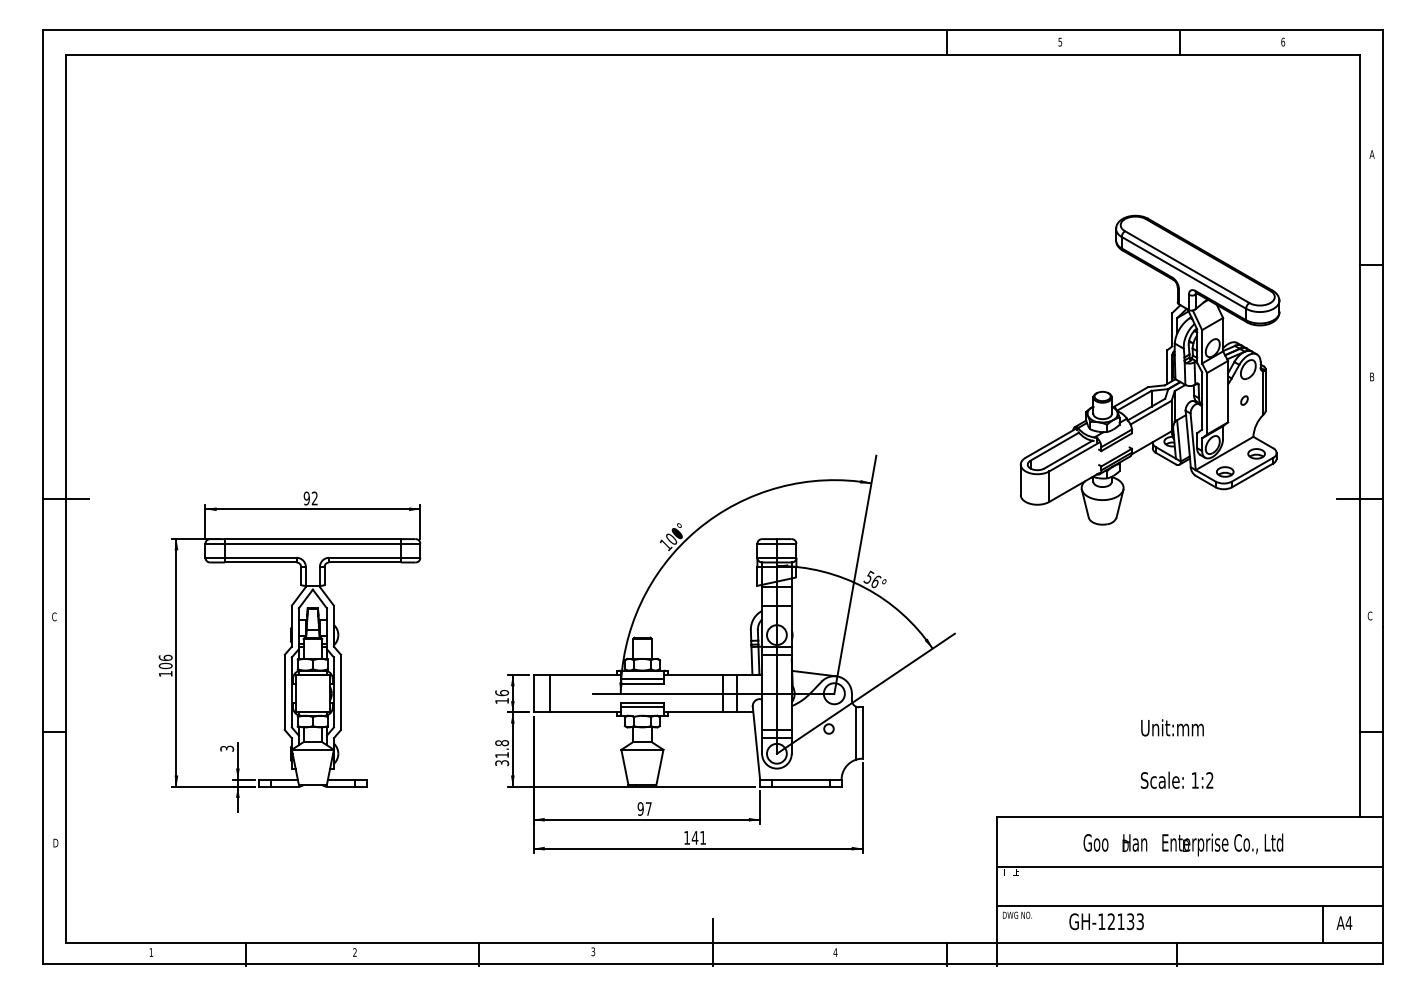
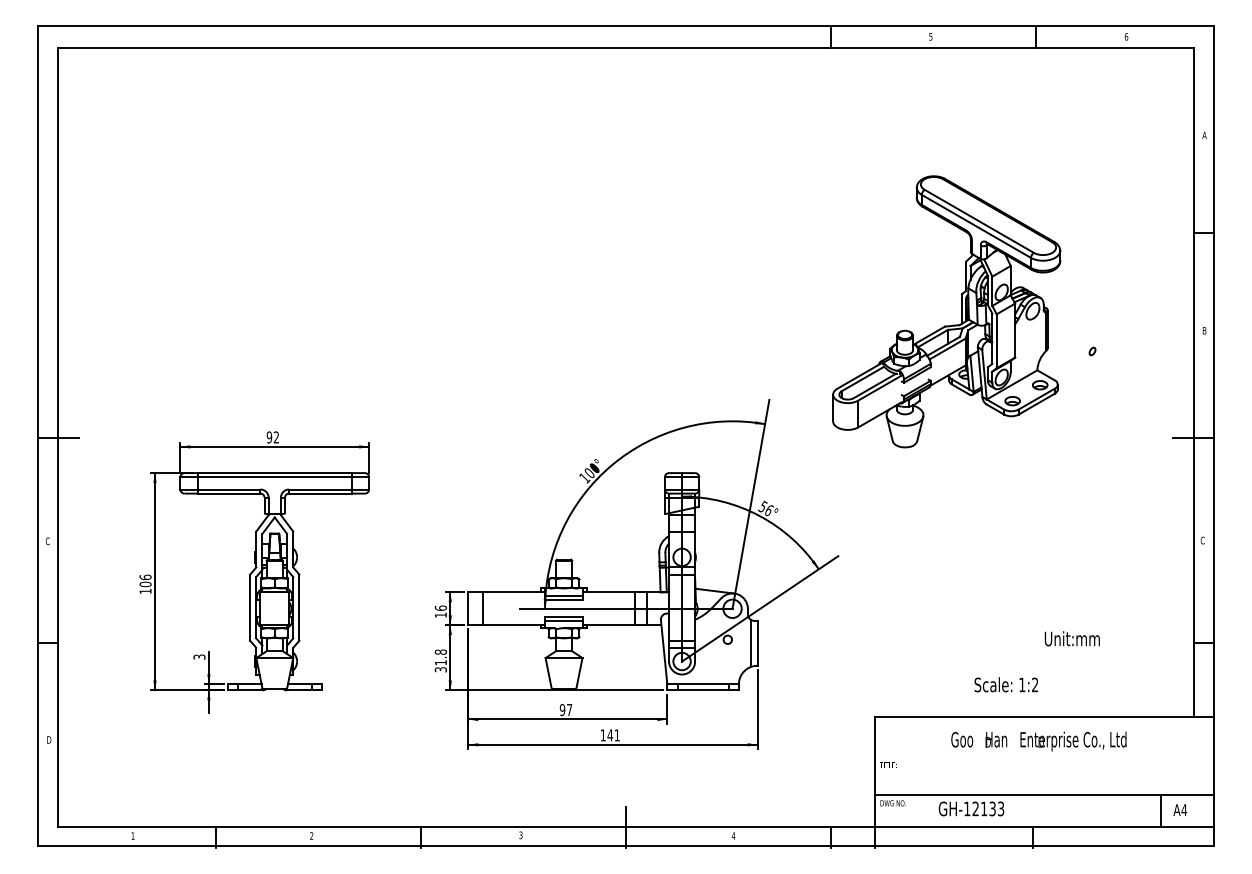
part: (1149, 385) -> (946, 325), moved
text: (1171, 727) -> (1071, 638), moved
text: (1177, 779) -> (1006, 684), moved
line: (1189, 866) -> (1044, 760), removed

